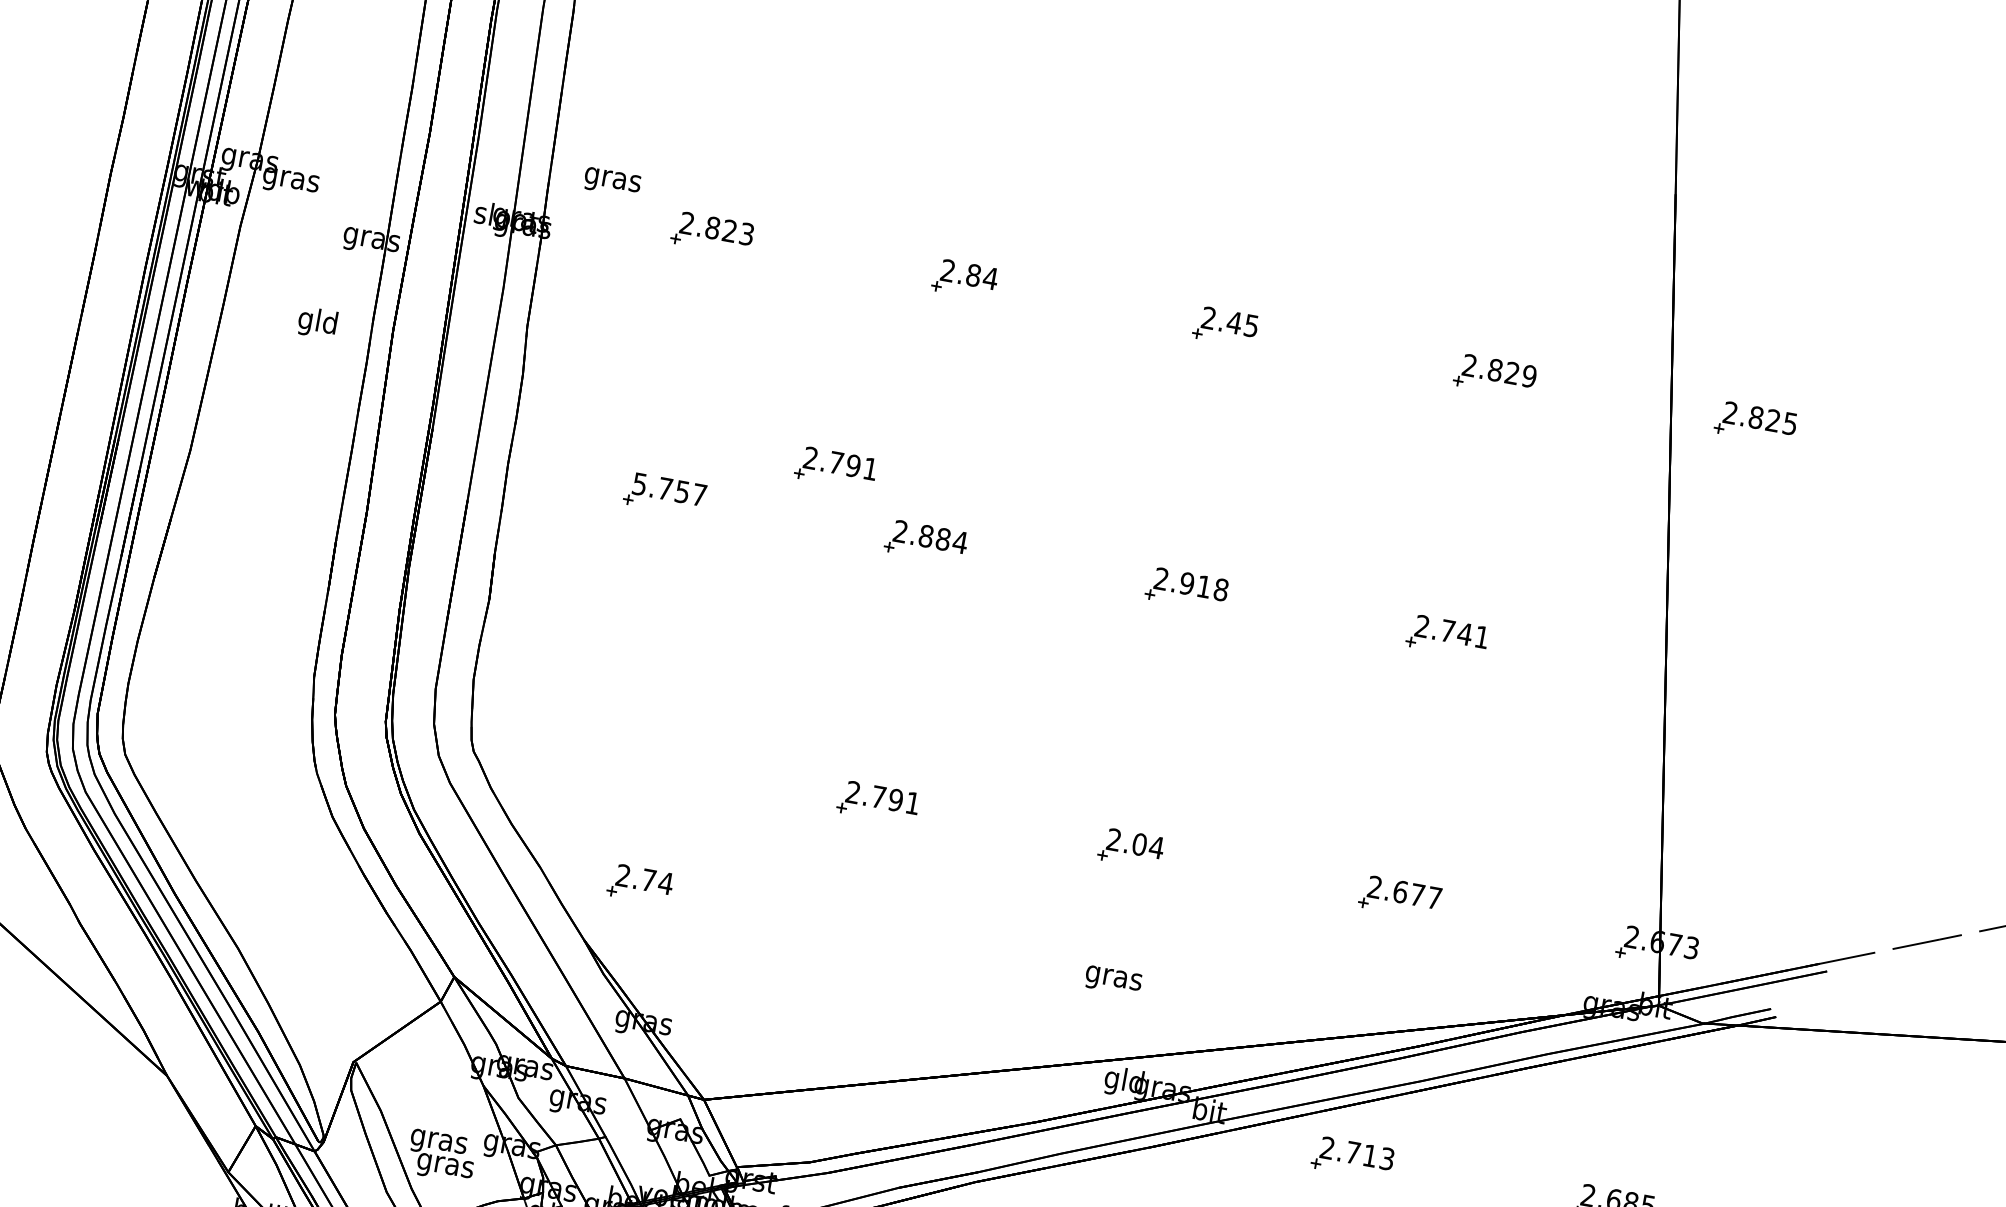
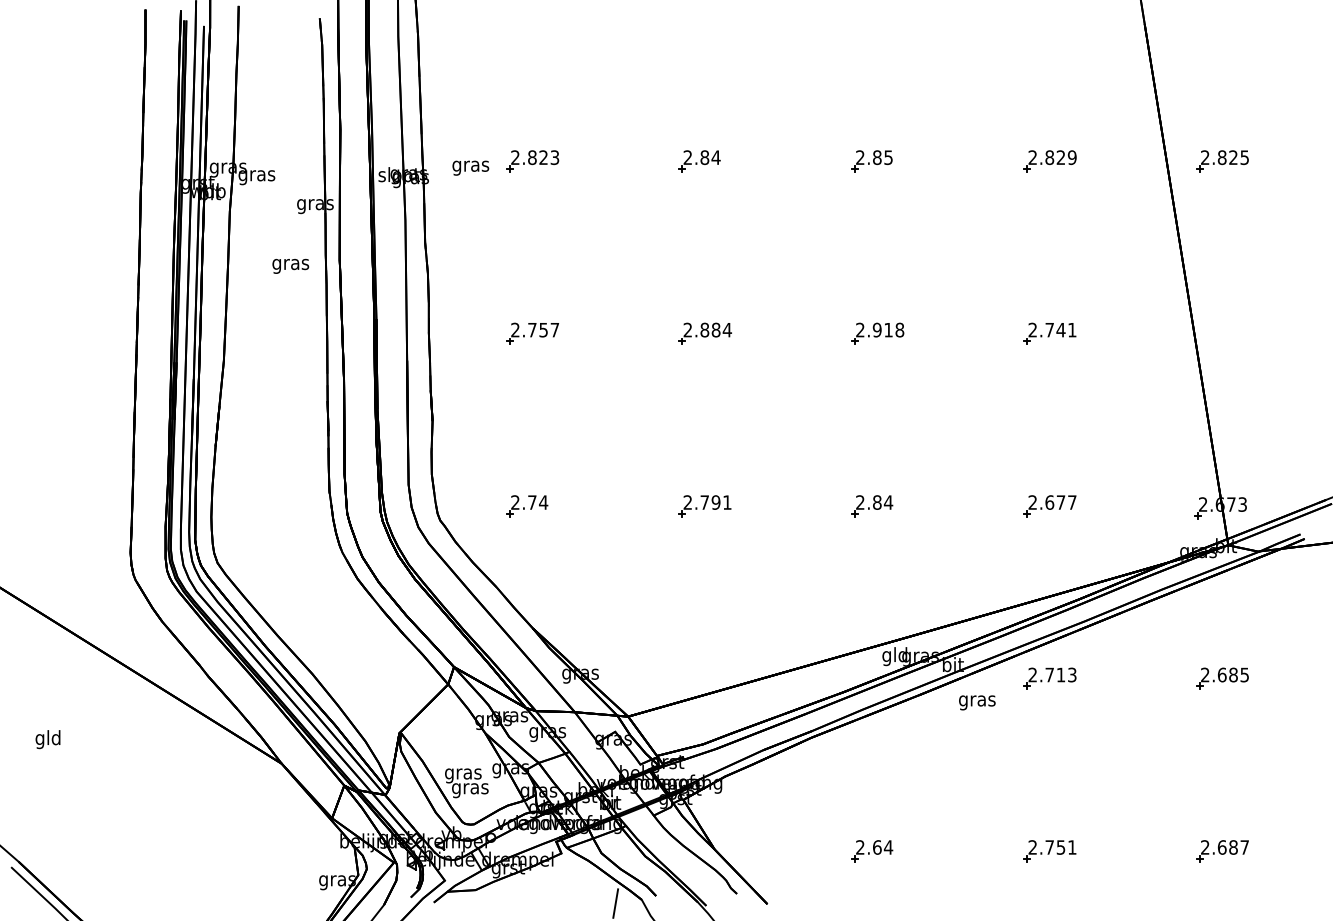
text: (612, 181) -> (470, 167), moved
text: (1233, 322) -> (876, 157), 2.45 -> 2.85
text: (317, 323) -> (290, 264), gld -> gras
part: (834, 468) -> (638, 297), removed
text: (640, 483) -> (515, 329), 5.757 -> 2.757
text: (1138, 844) -> (876, 502), 2.04 -> 2.84
part: (640, 884) -> (527, 506), moved
text: (1113, 980) -> (977, 702), moved

